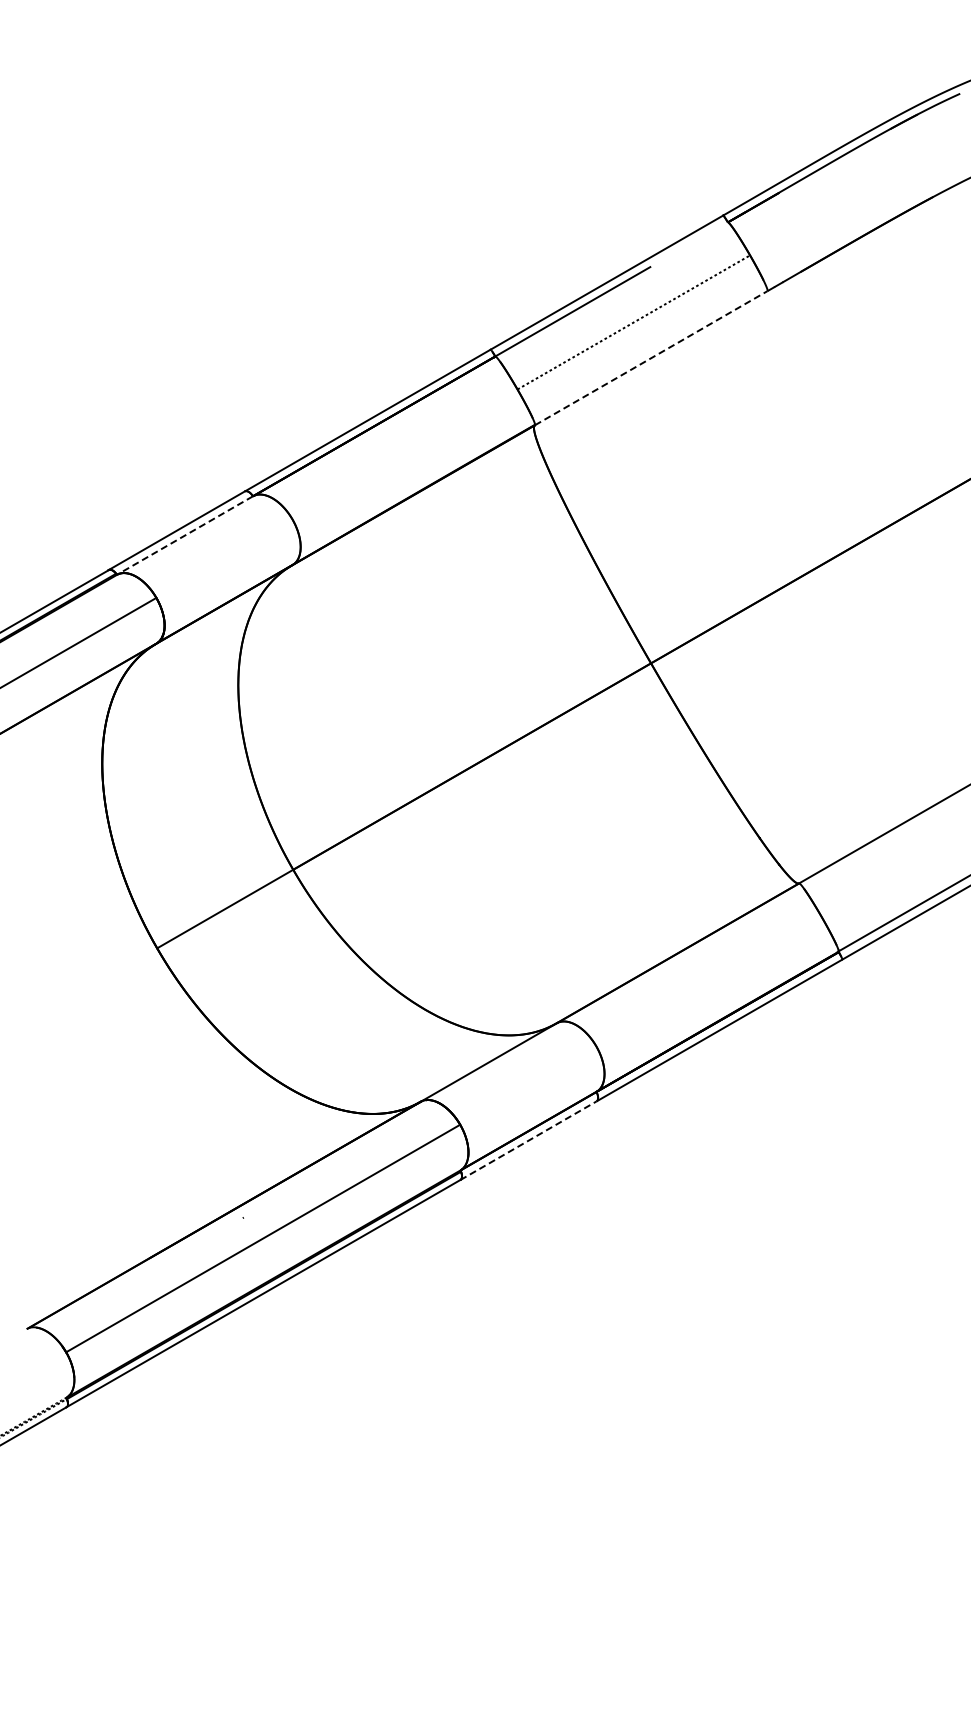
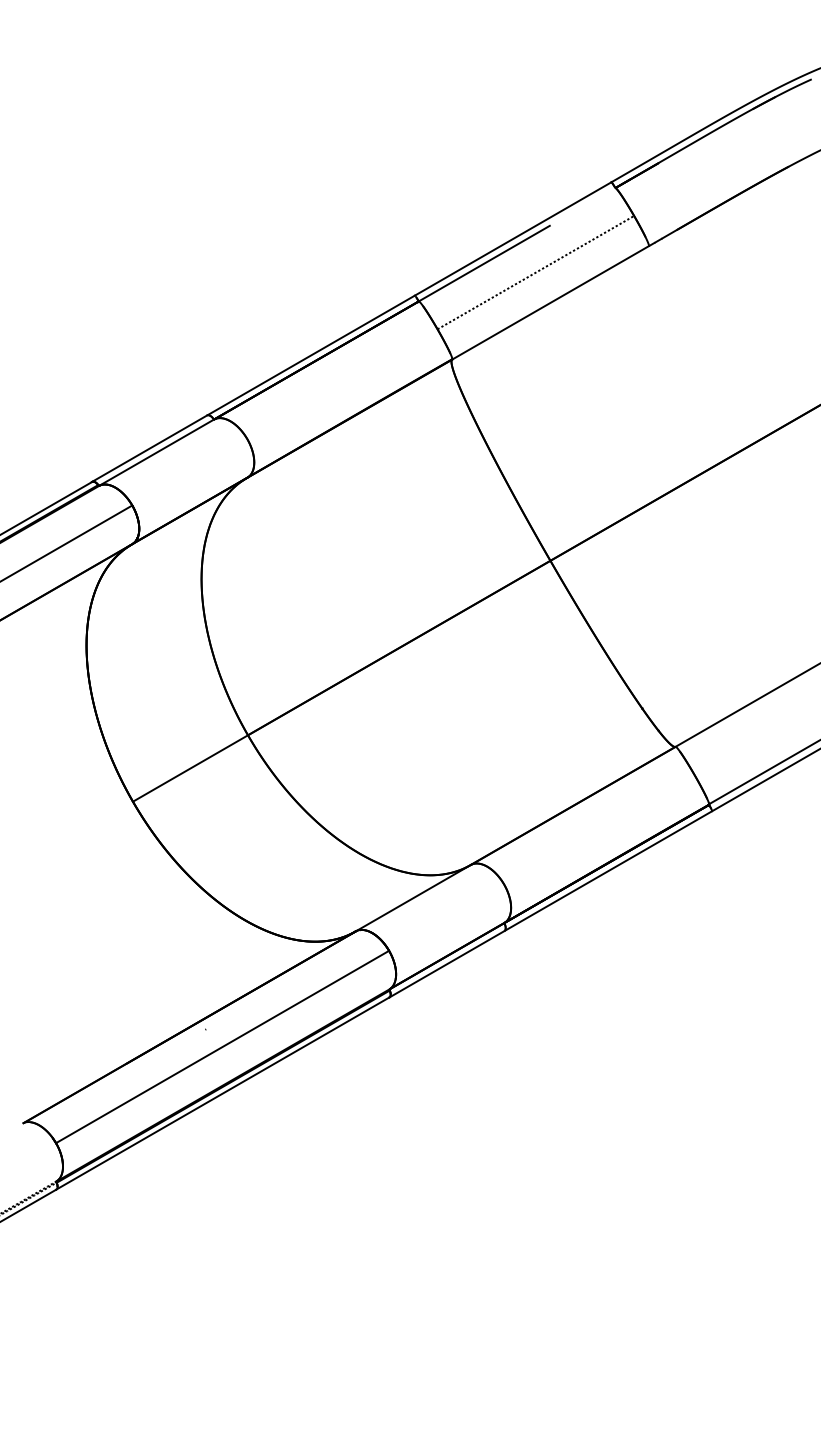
line: (651, 357) -> (550, 302), dashed -> solid
line: (185, 535) -> (156, 452), dashed -> solid
line: (528, 1140) -> (446, 964), dashed -> solid

